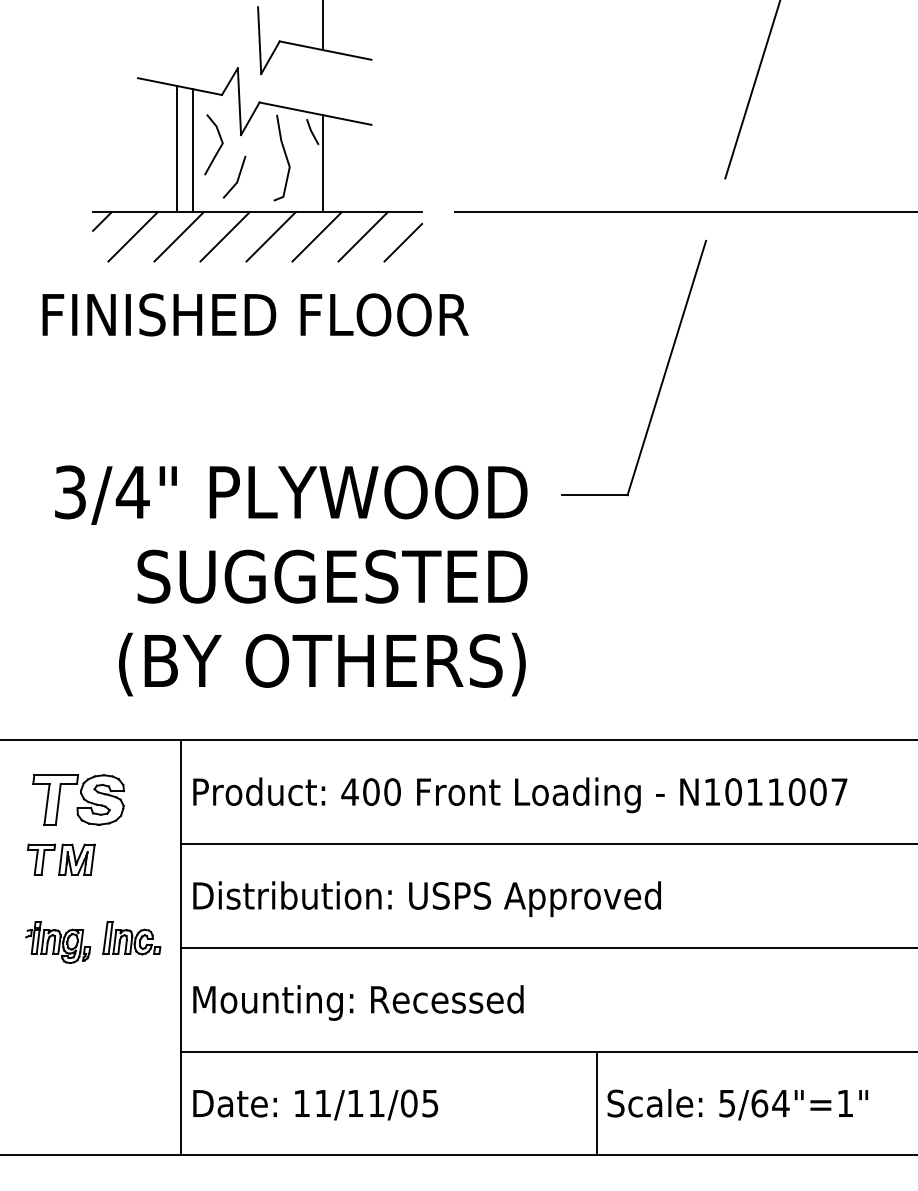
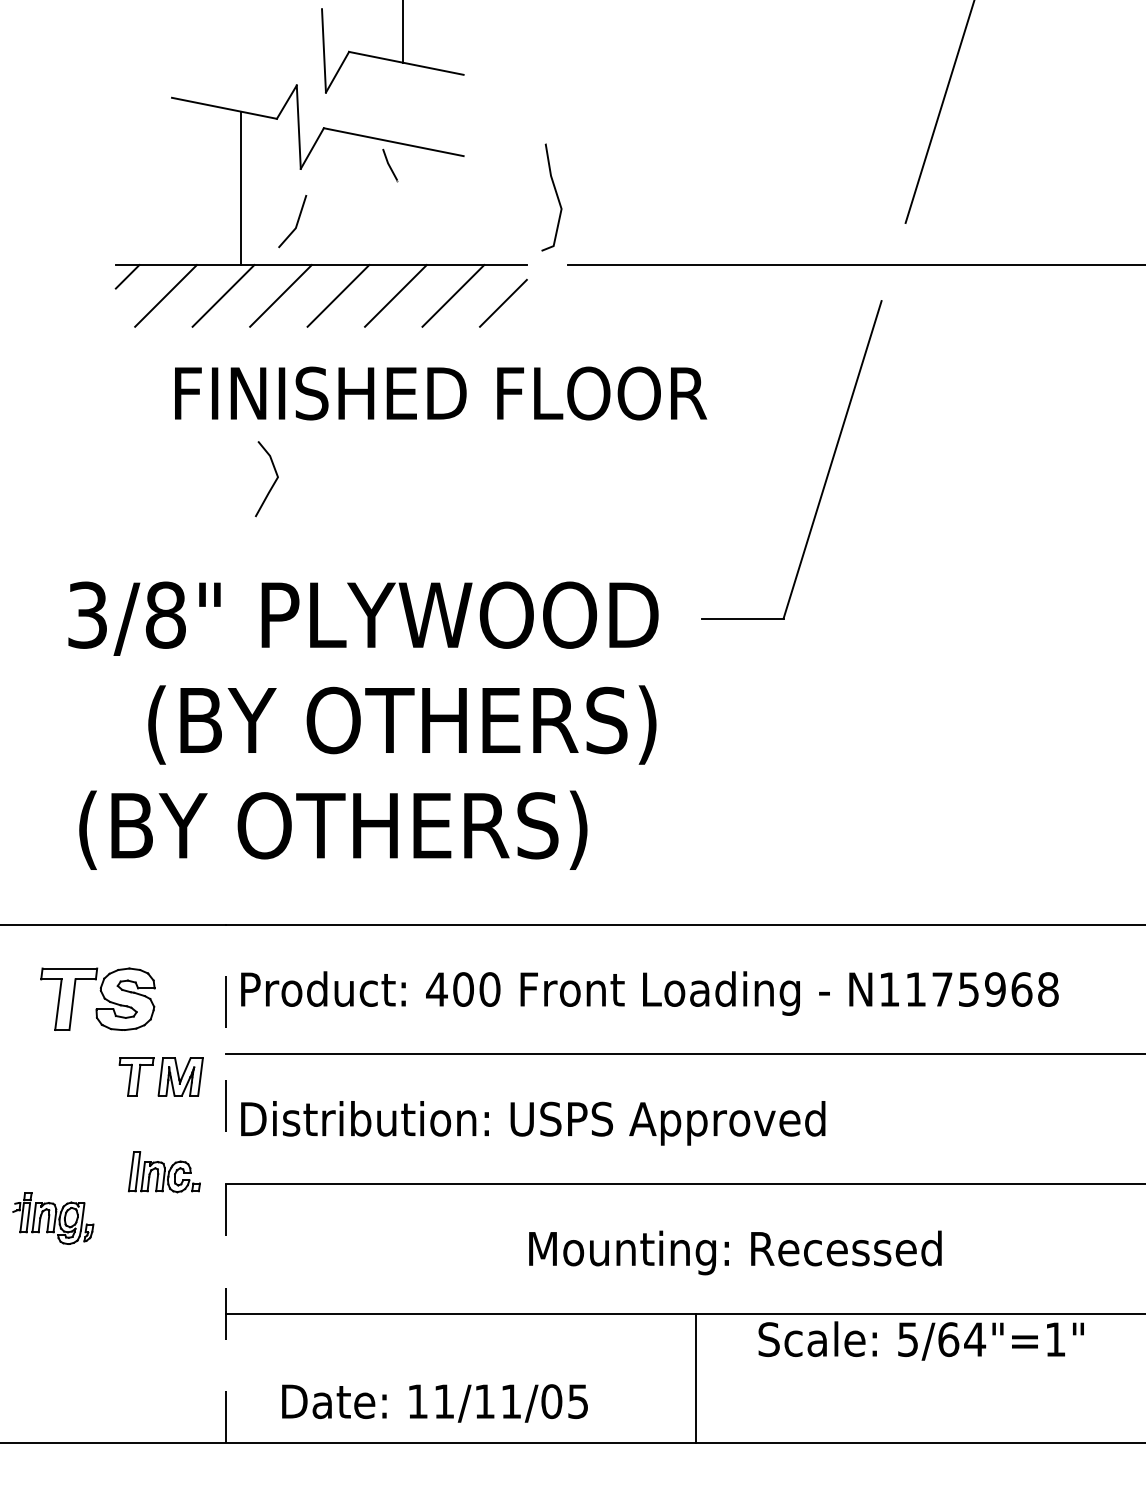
line: (219, 147) -> (273, 482), moved
line: (176, 149) -> (220, 186), removed
curve: (285, 157) -> (556, 196), moved
line: (323, 163) -> (403, 204), removed
text: (256, 314) -> (441, 393), moved
text: (132, 491) -> (165, 614), 3/4" -> 3/8"
text: (323, 579) -> (403, 724), SUGGESTED -> (BY OTHERS)
text: (322, 663) -> (333, 829), moved
text: (786, 792) -> (981, 989), N1011007 -> N1175968
part: (60, 859) -> (160, 1076), moved
part: (58, 942) -> (53, 1218), moved
line: (181, 947) -> (226, 1183), solid -> dashed
text: (358, 1002) -> (735, 1252), moved
line: (596, 1103) -> (695, 1378), moved
text: (737, 1104) -> (920, 1340), moved
text: (315, 1105) -> (434, 1403), moved

